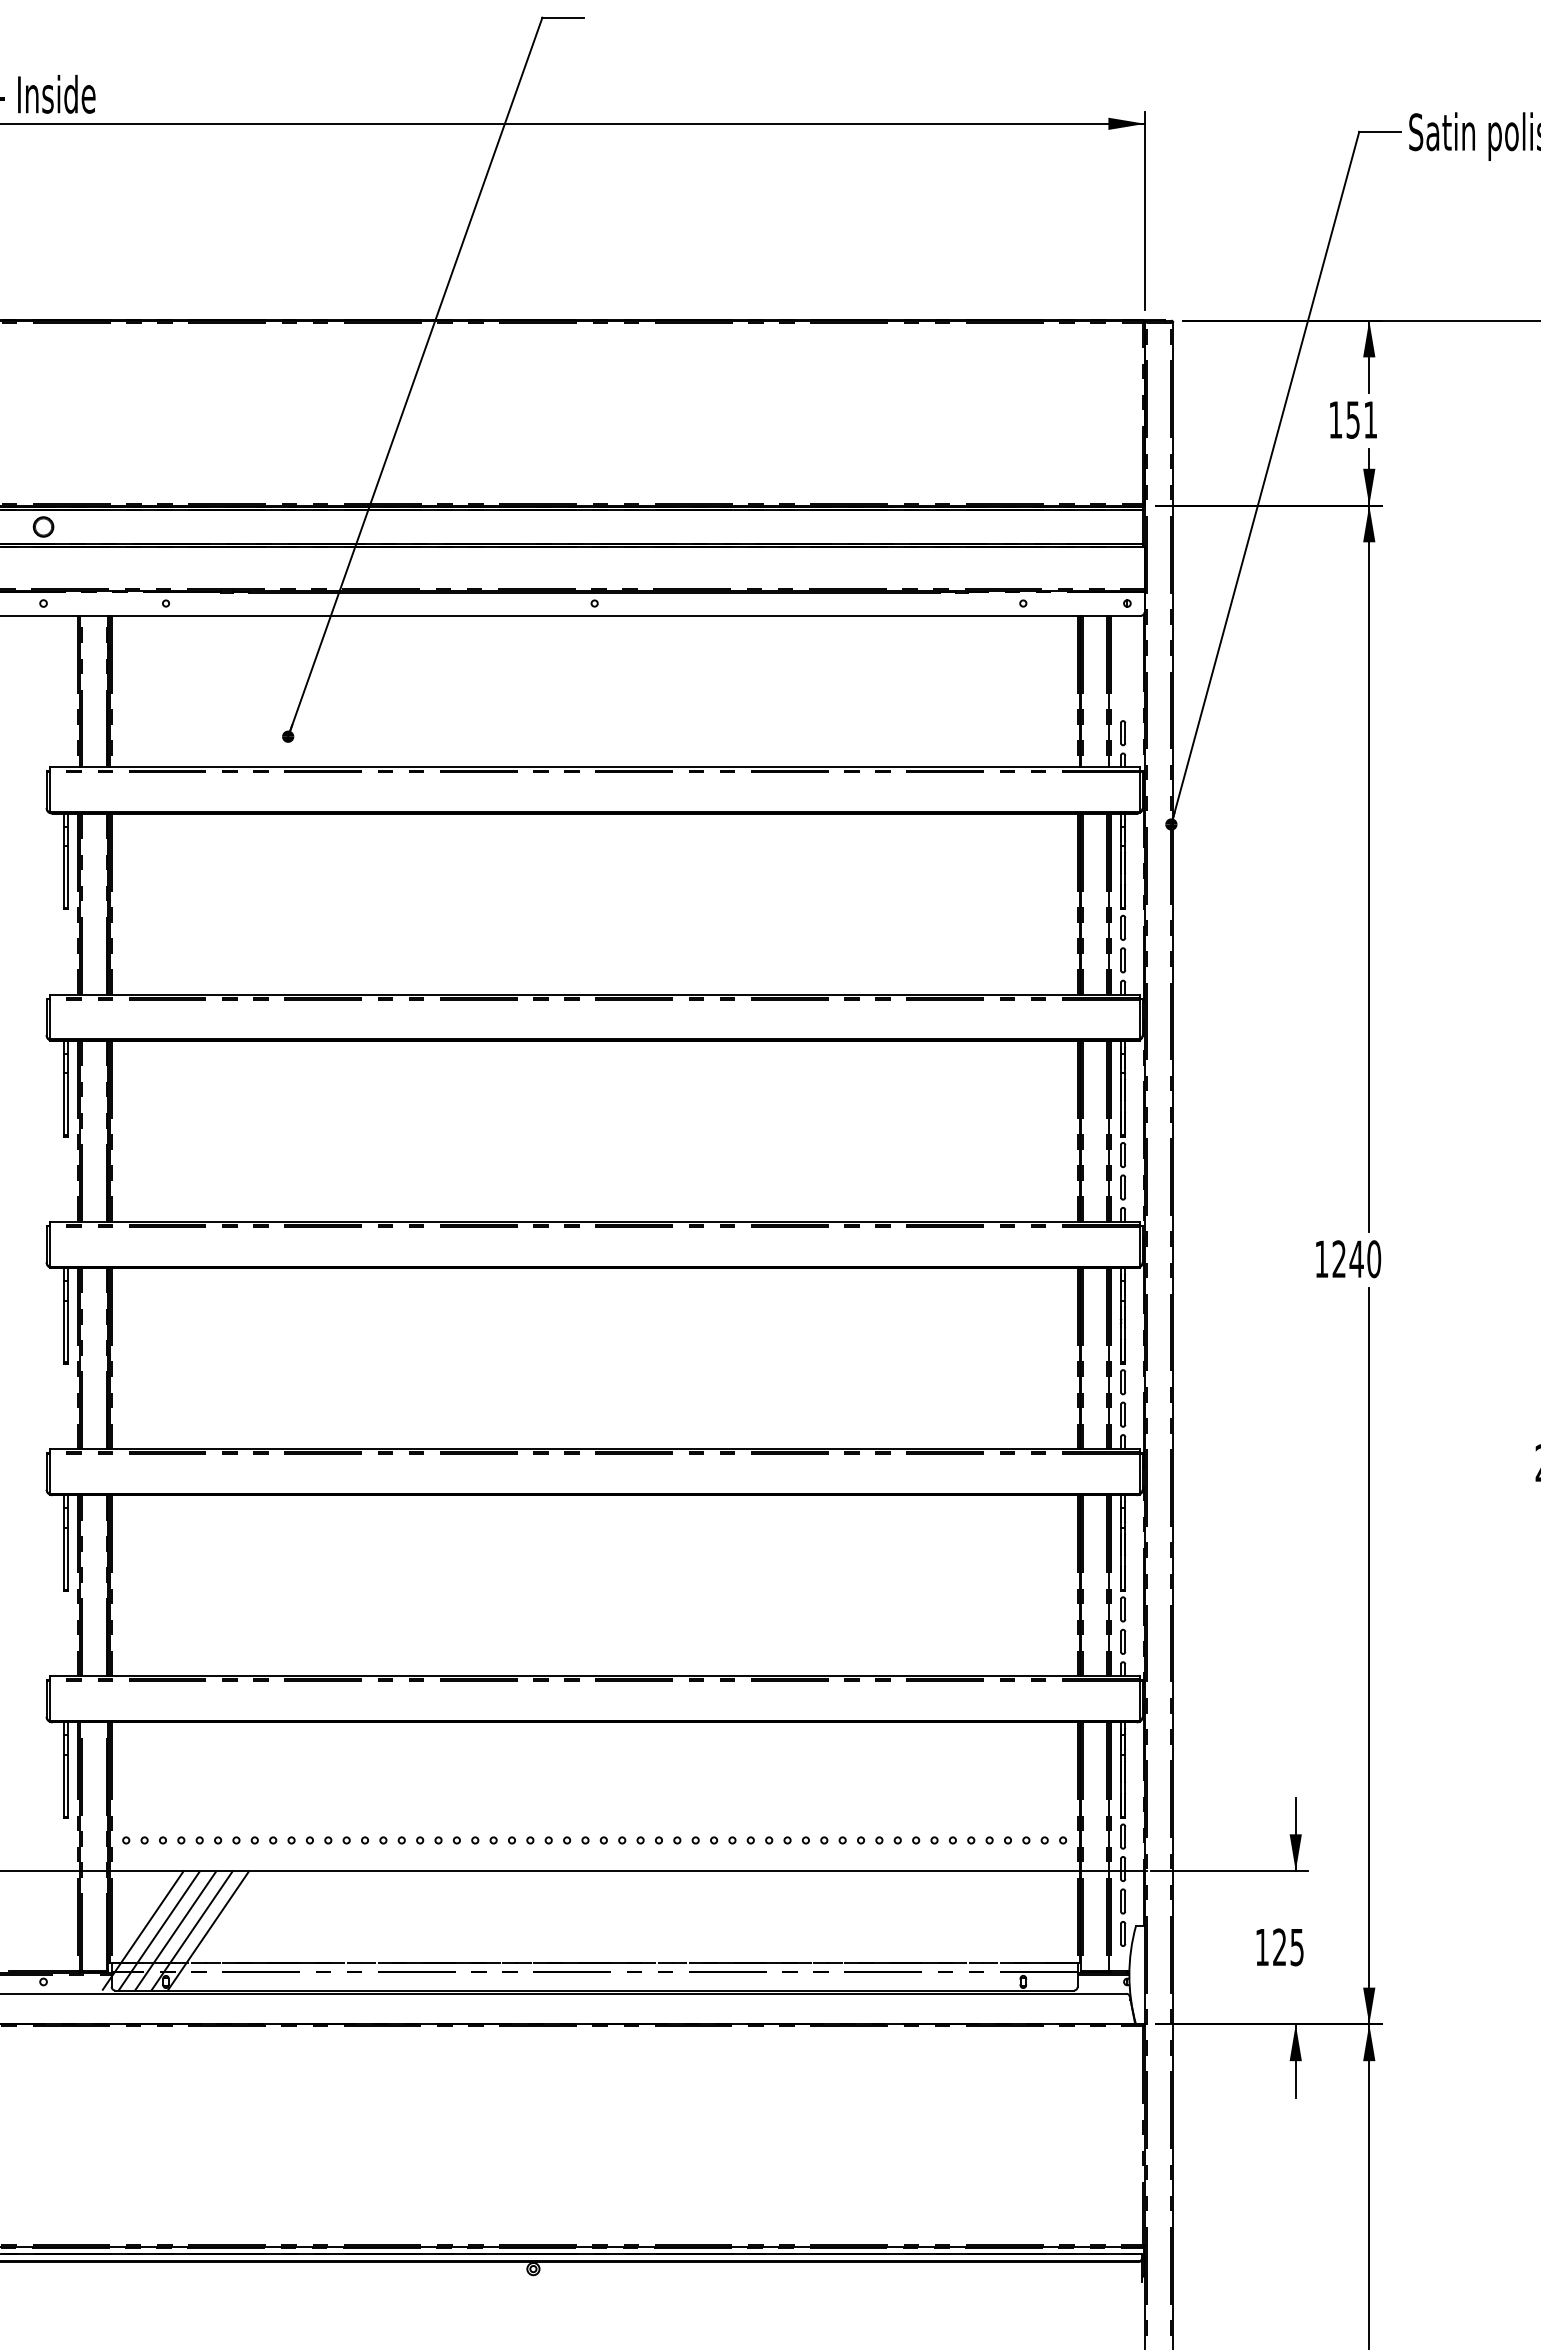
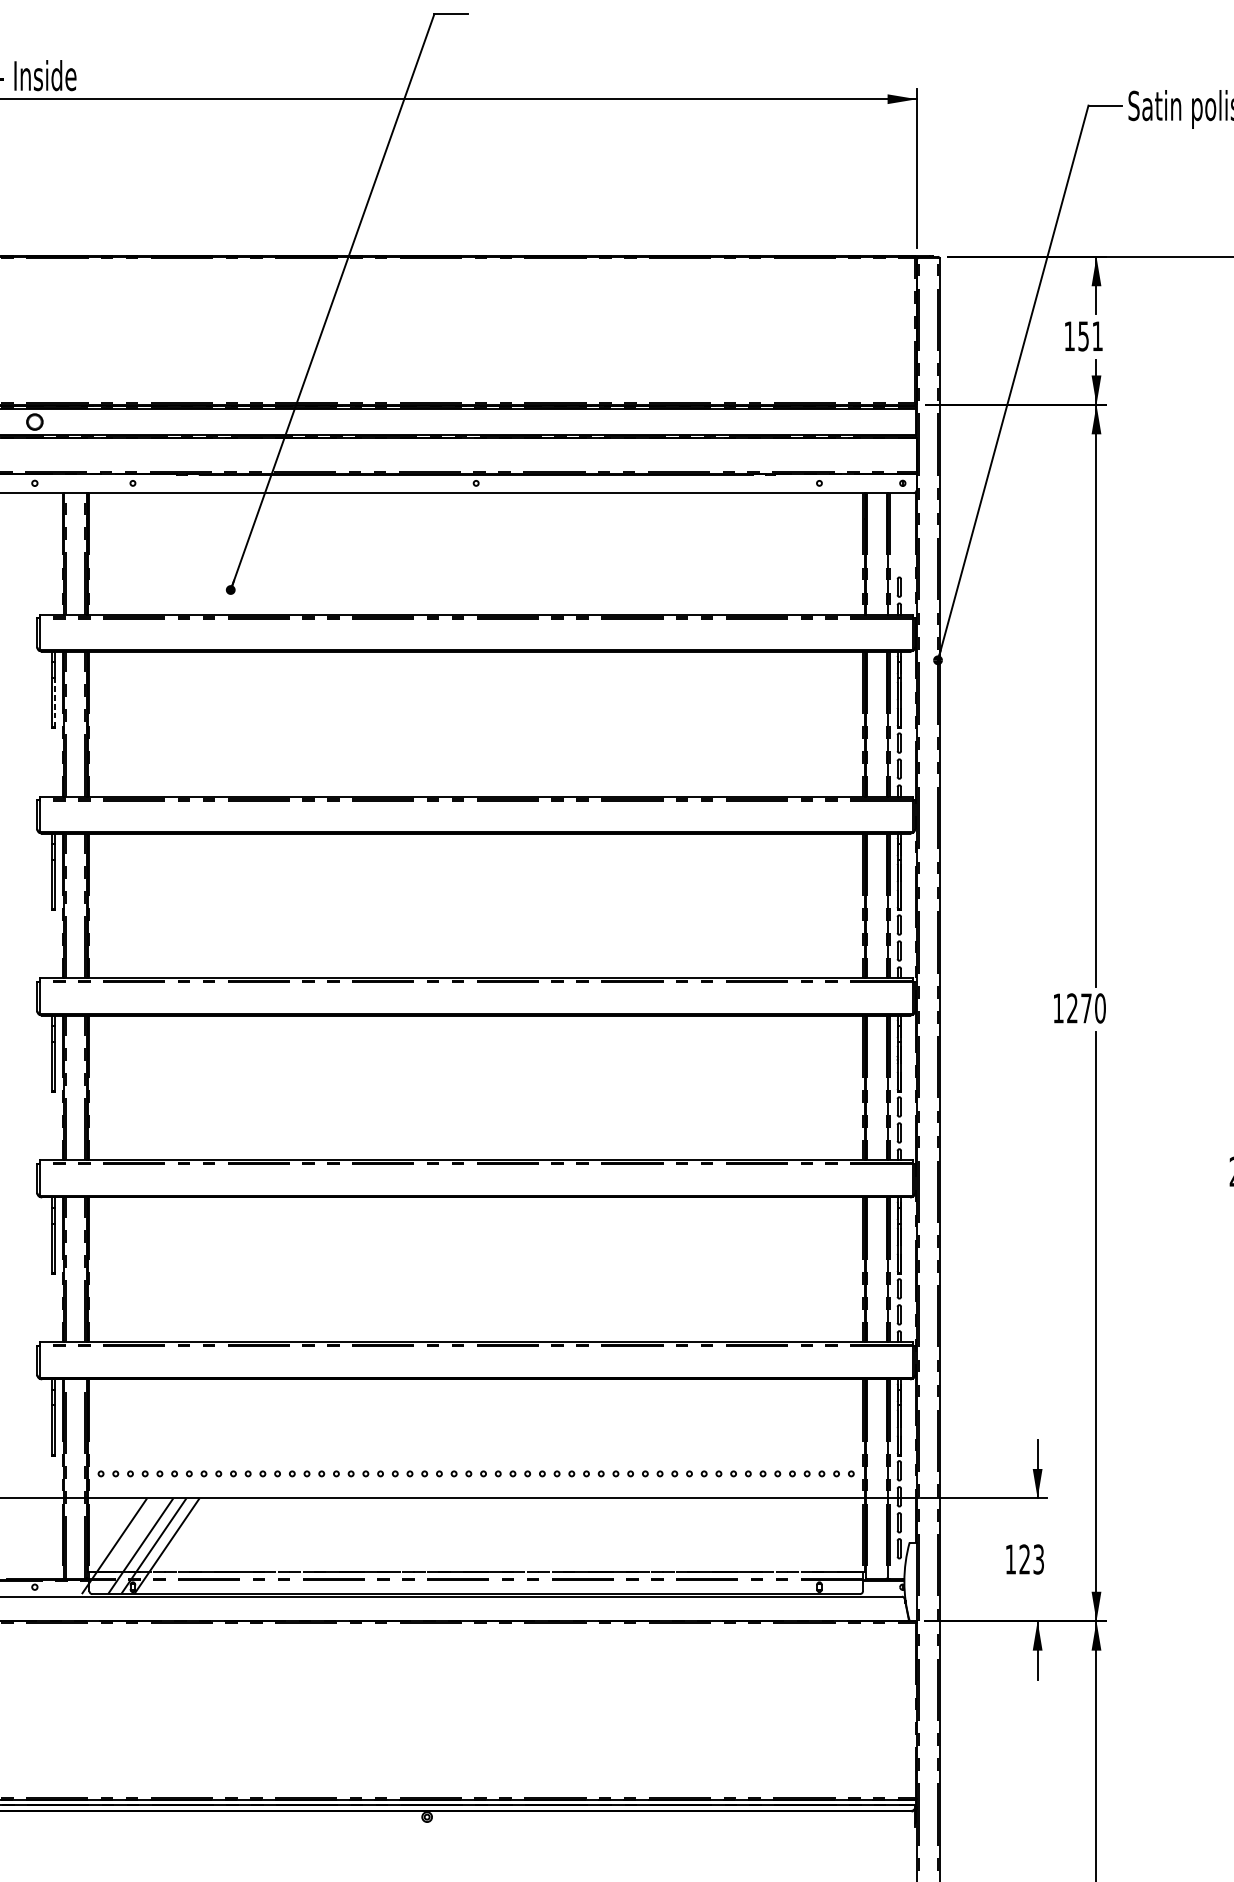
line: (68, 877) -> (54, 702), solid -> dashed
text: (1356, 1258) -> (1086, 1007), 1240 -> 1270
line: (159, 1930) -> (127, 1546), removed
text: (1297, 1946) -> (1039, 1558), 125 -> 123

